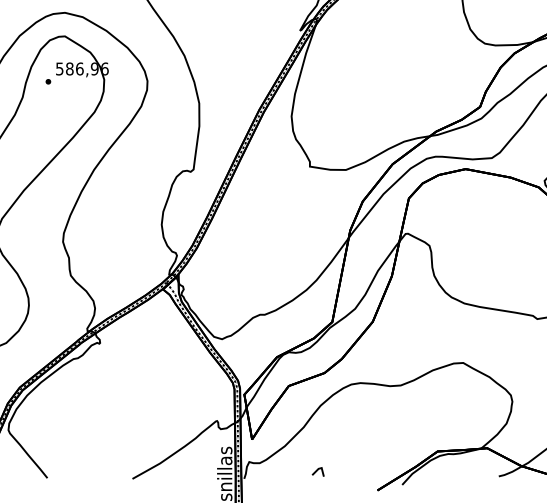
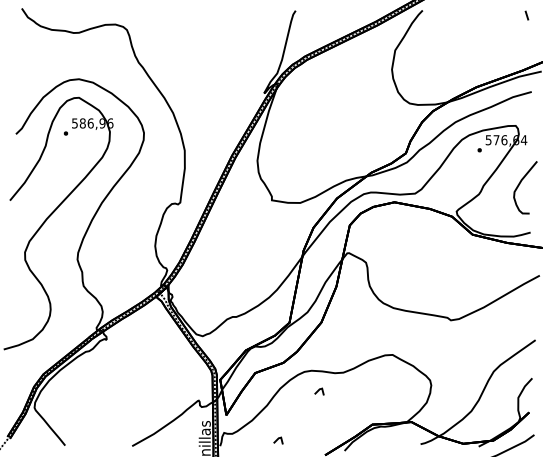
line: (370, 408) -> (319, 390), added

